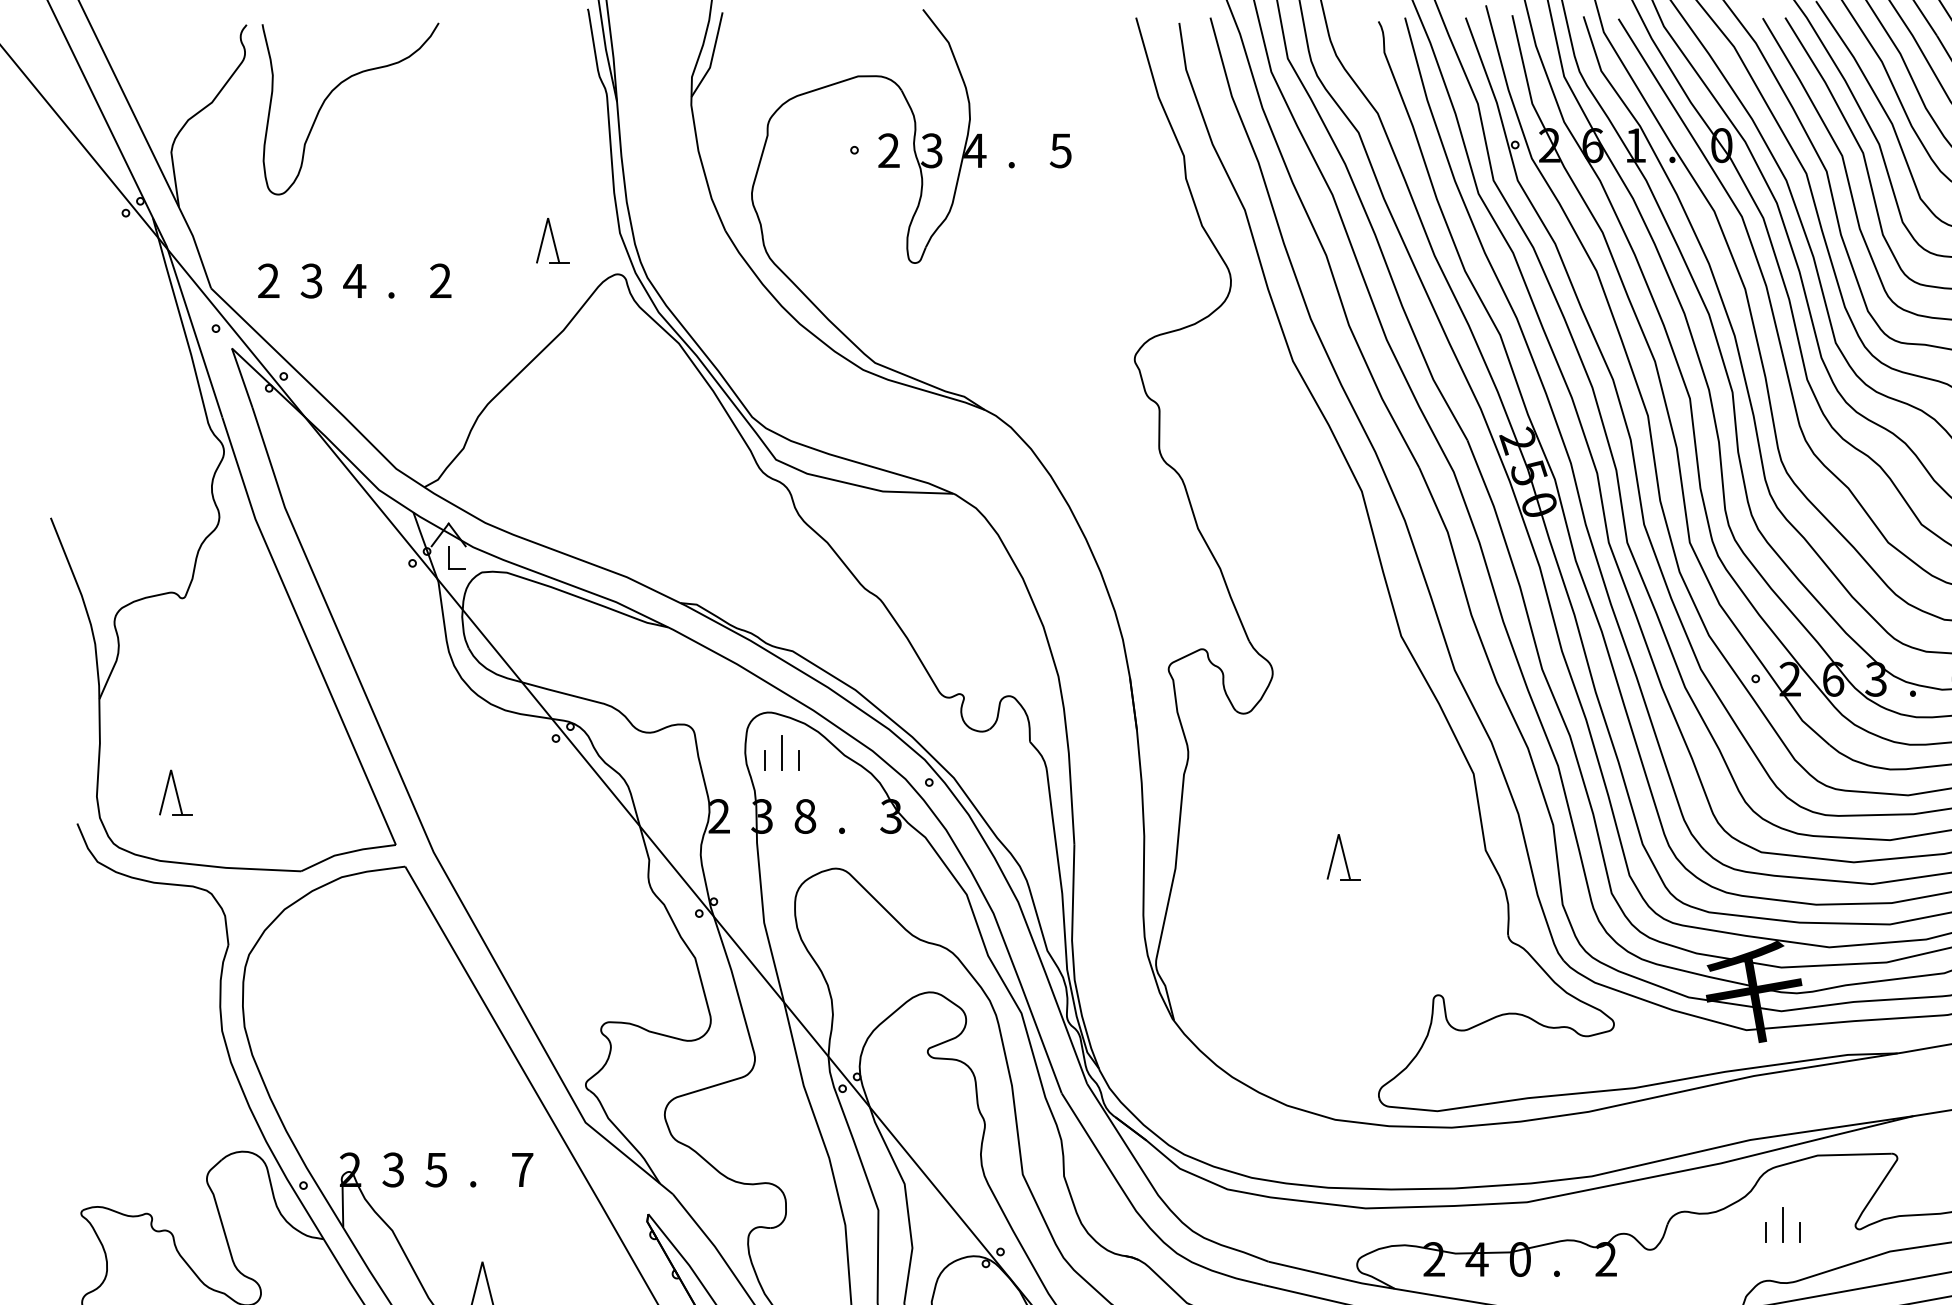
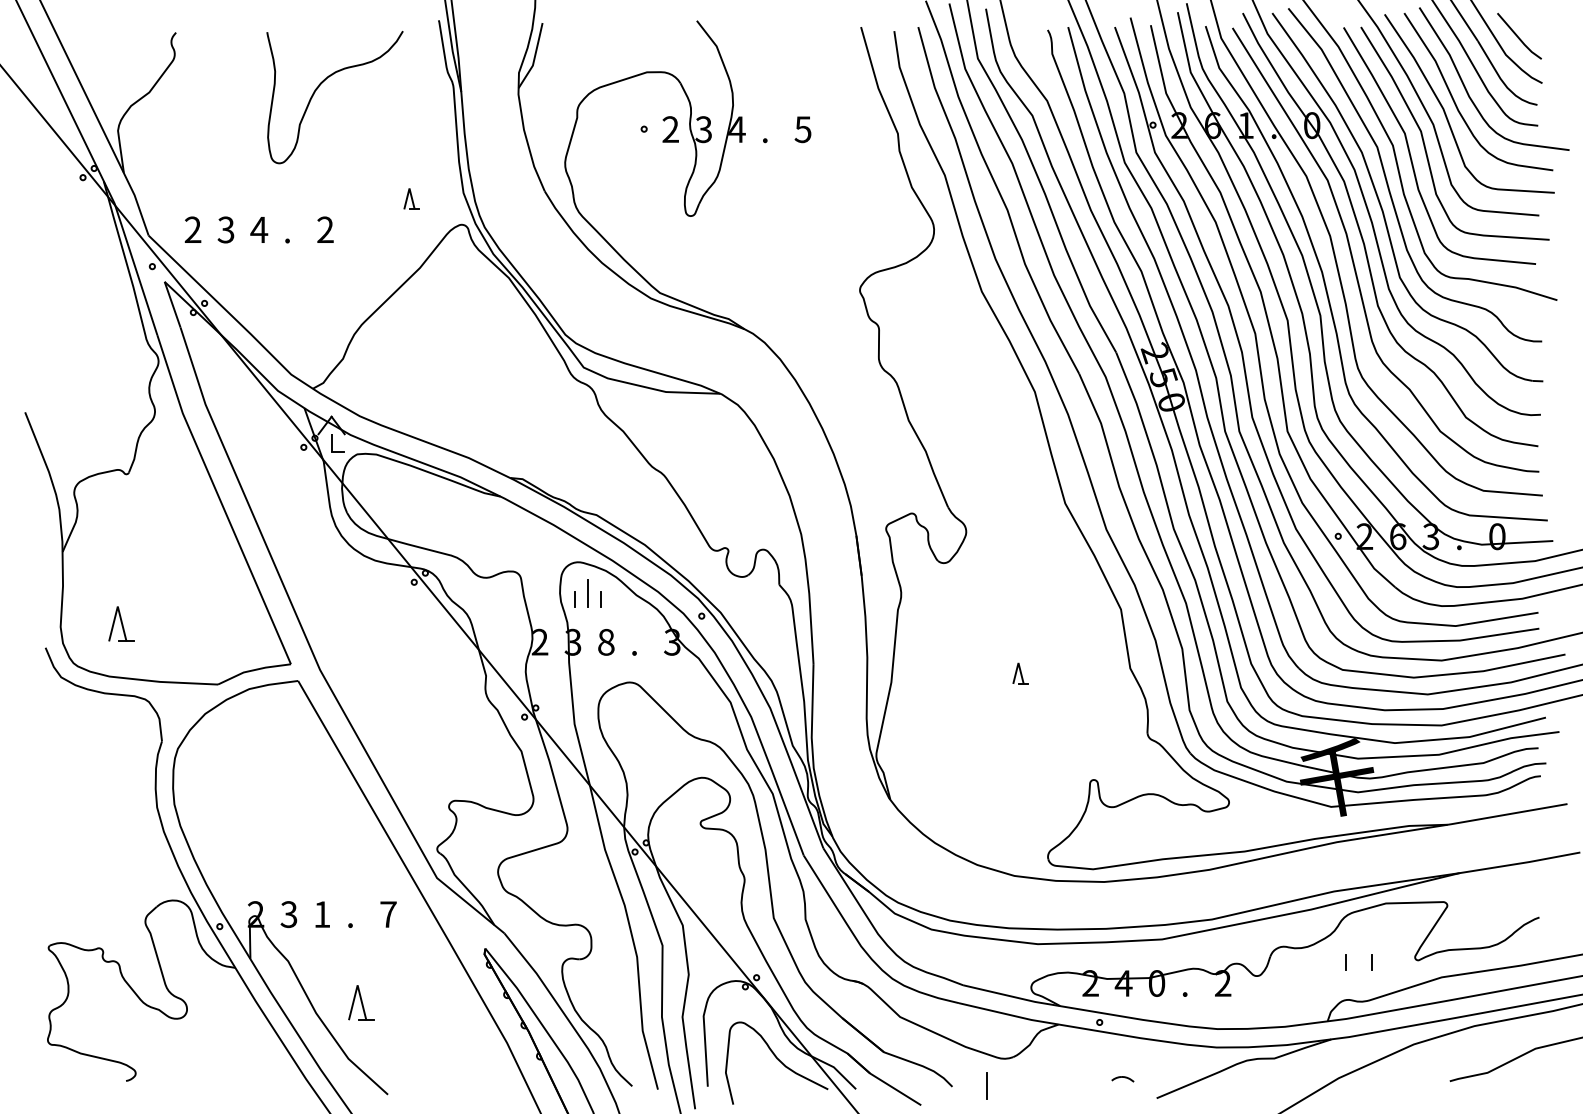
curve: (329, 97) -> (318, 88), moved
part: (552, 240) -> (411, 198), size x0.6
part: (1343, 856) -> (1020, 673), size x0.6
text: (435, 1169) -> (321, 914), 5 -> 1
line: (1783, 1224) -> (1359, 956), removed

